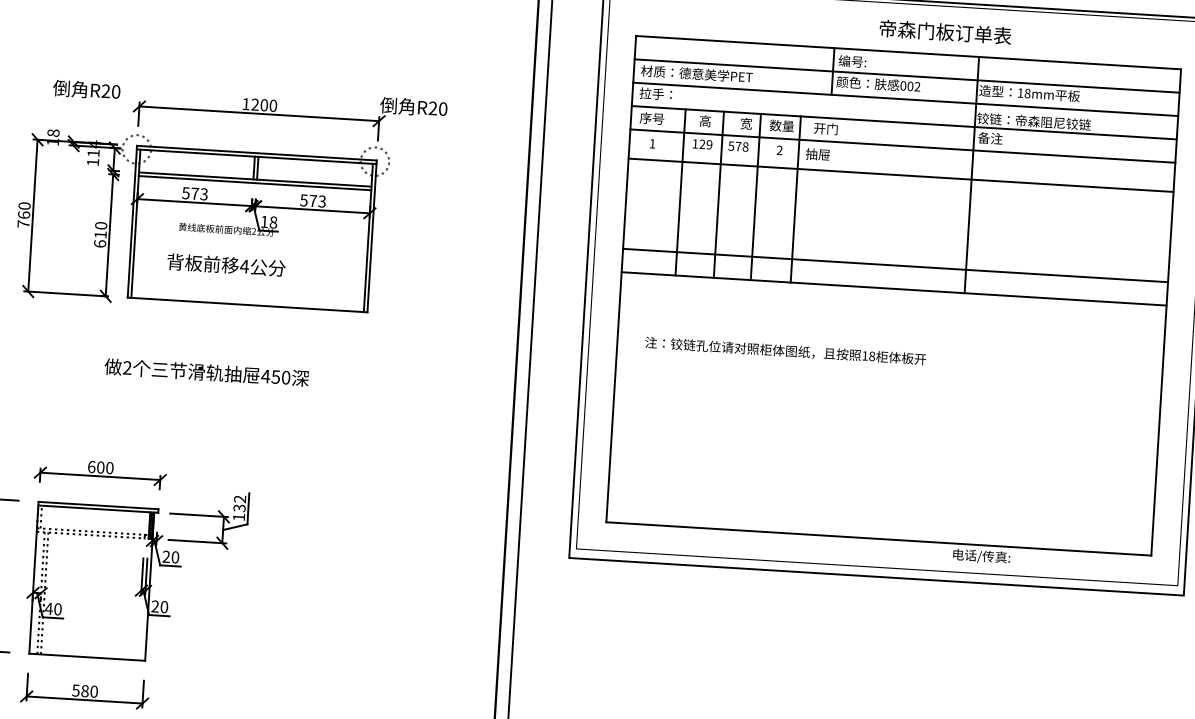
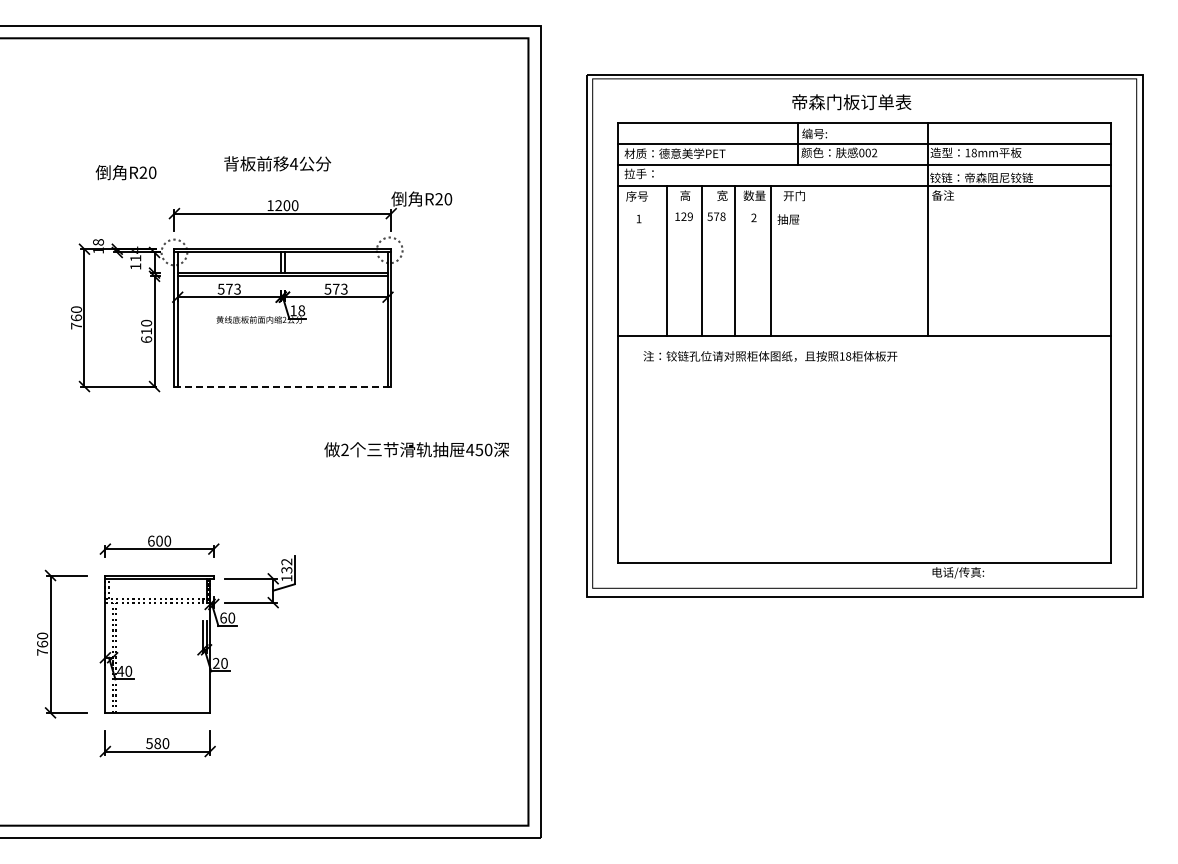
text: (945, 32) -> (851, 102), moved
text: (86, 89) -> (125, 172), moved
line: (902, 146) -> (864, 207), removed
line: (900, 175) -> (864, 233), removed
text: (226, 264) -> (277, 163), moved
line: (895, 265) -> (864, 315), removed
line: (248, 304) -> (283, 386), solid -> dashed
text: (785, 351) -> (770, 356), moved
text: (206, 372) -> (416, 449), moved
text: (166, 556) -> (223, 617), 20 -> 60

